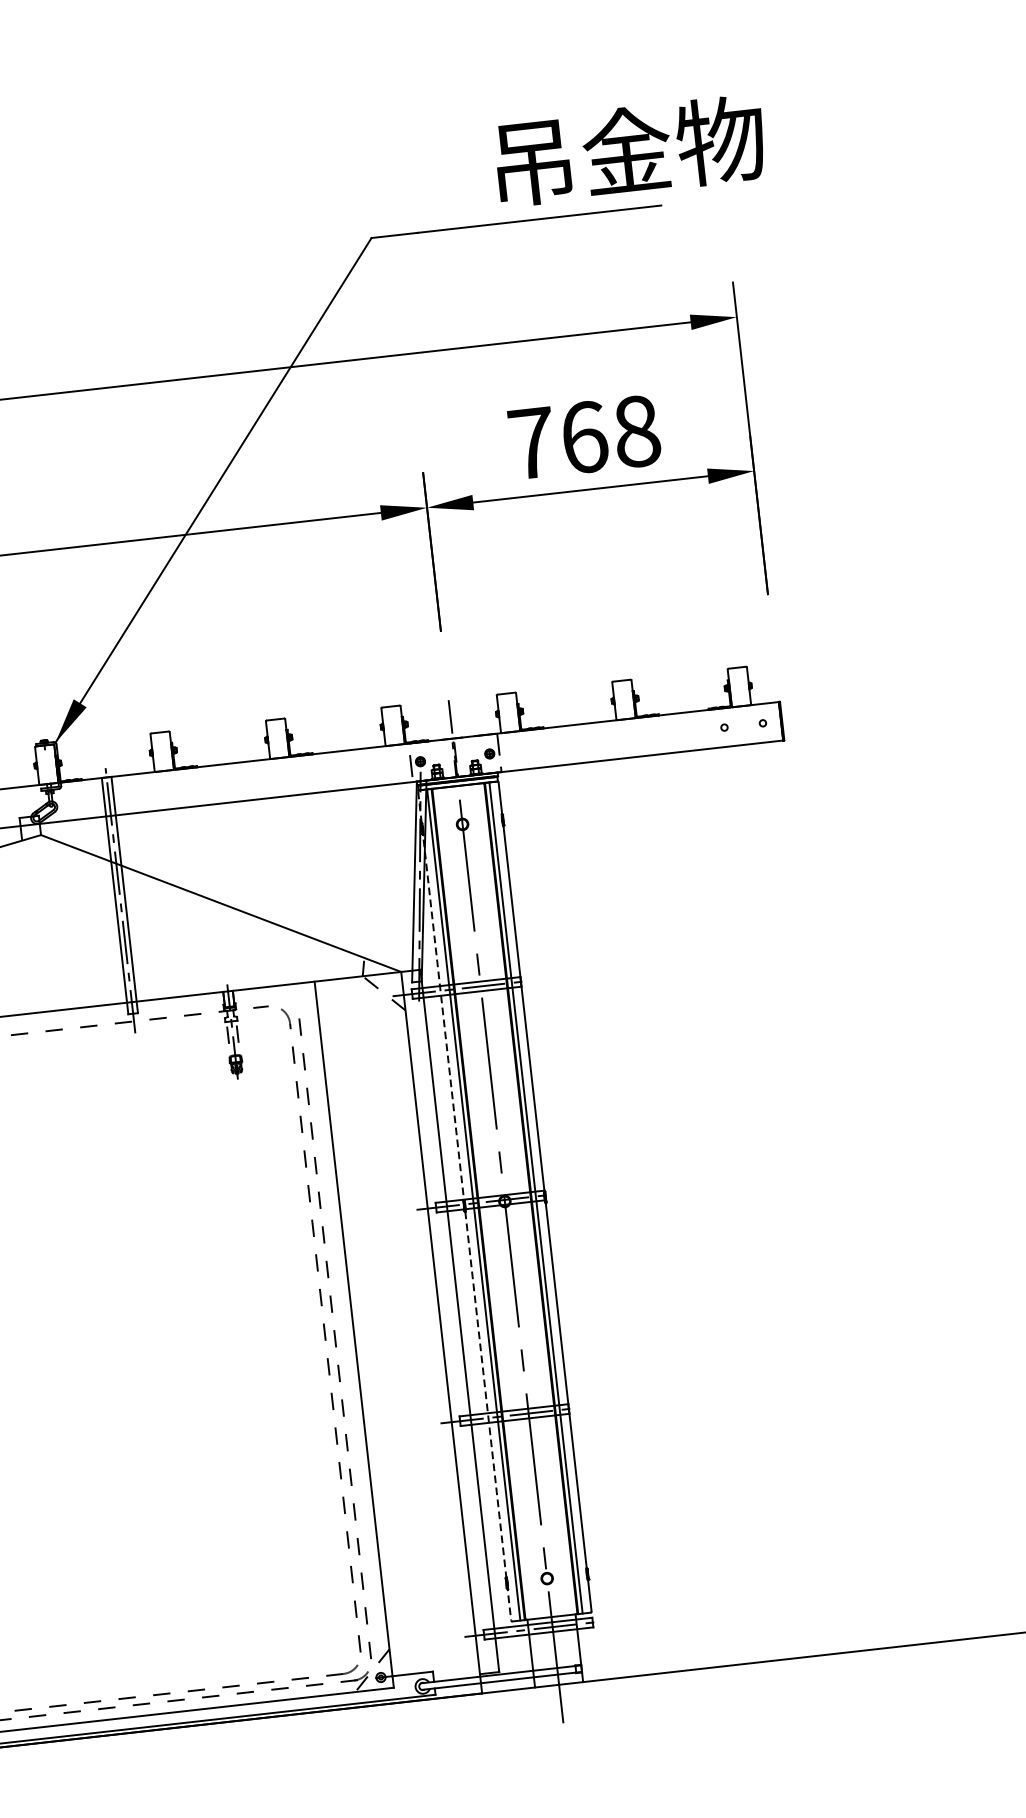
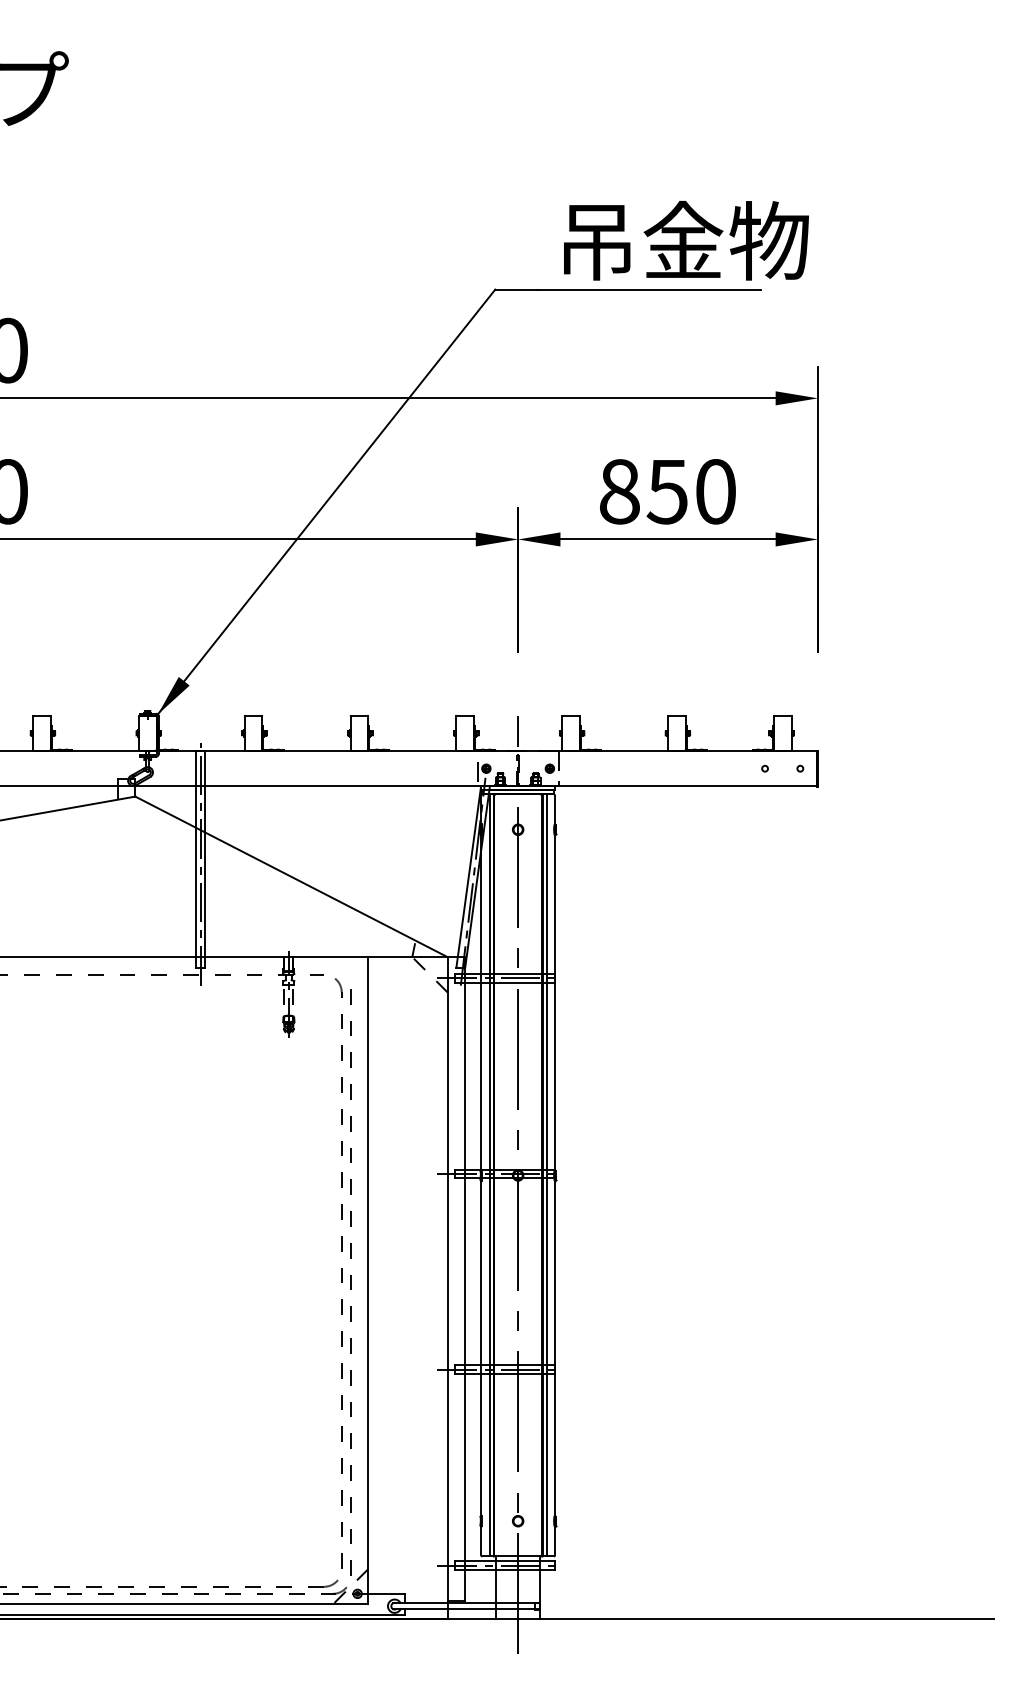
text: (630, 150) -> (686, 240), moved
text: (585, 437) -> (668, 491), 768 -> 850
line: (464, 1206) -> (481, 1175), dashed -> solid

